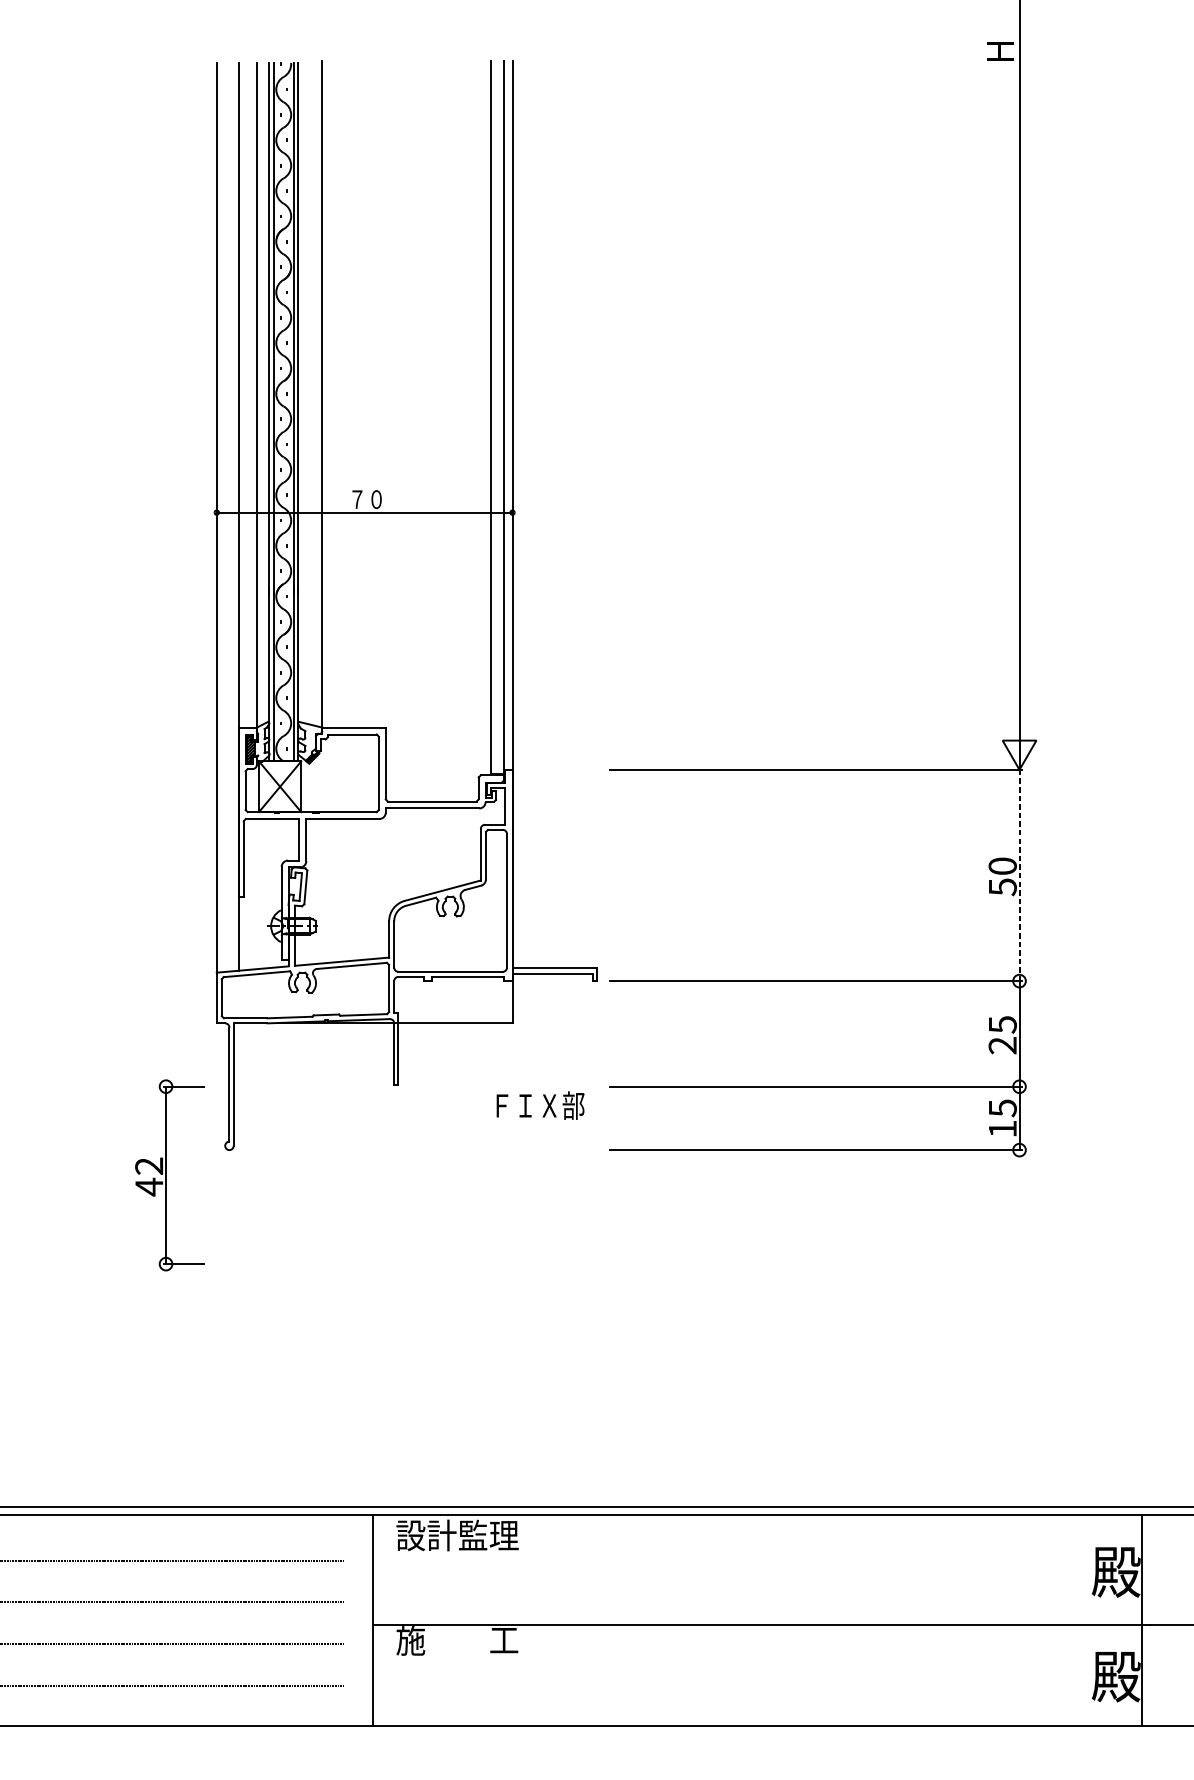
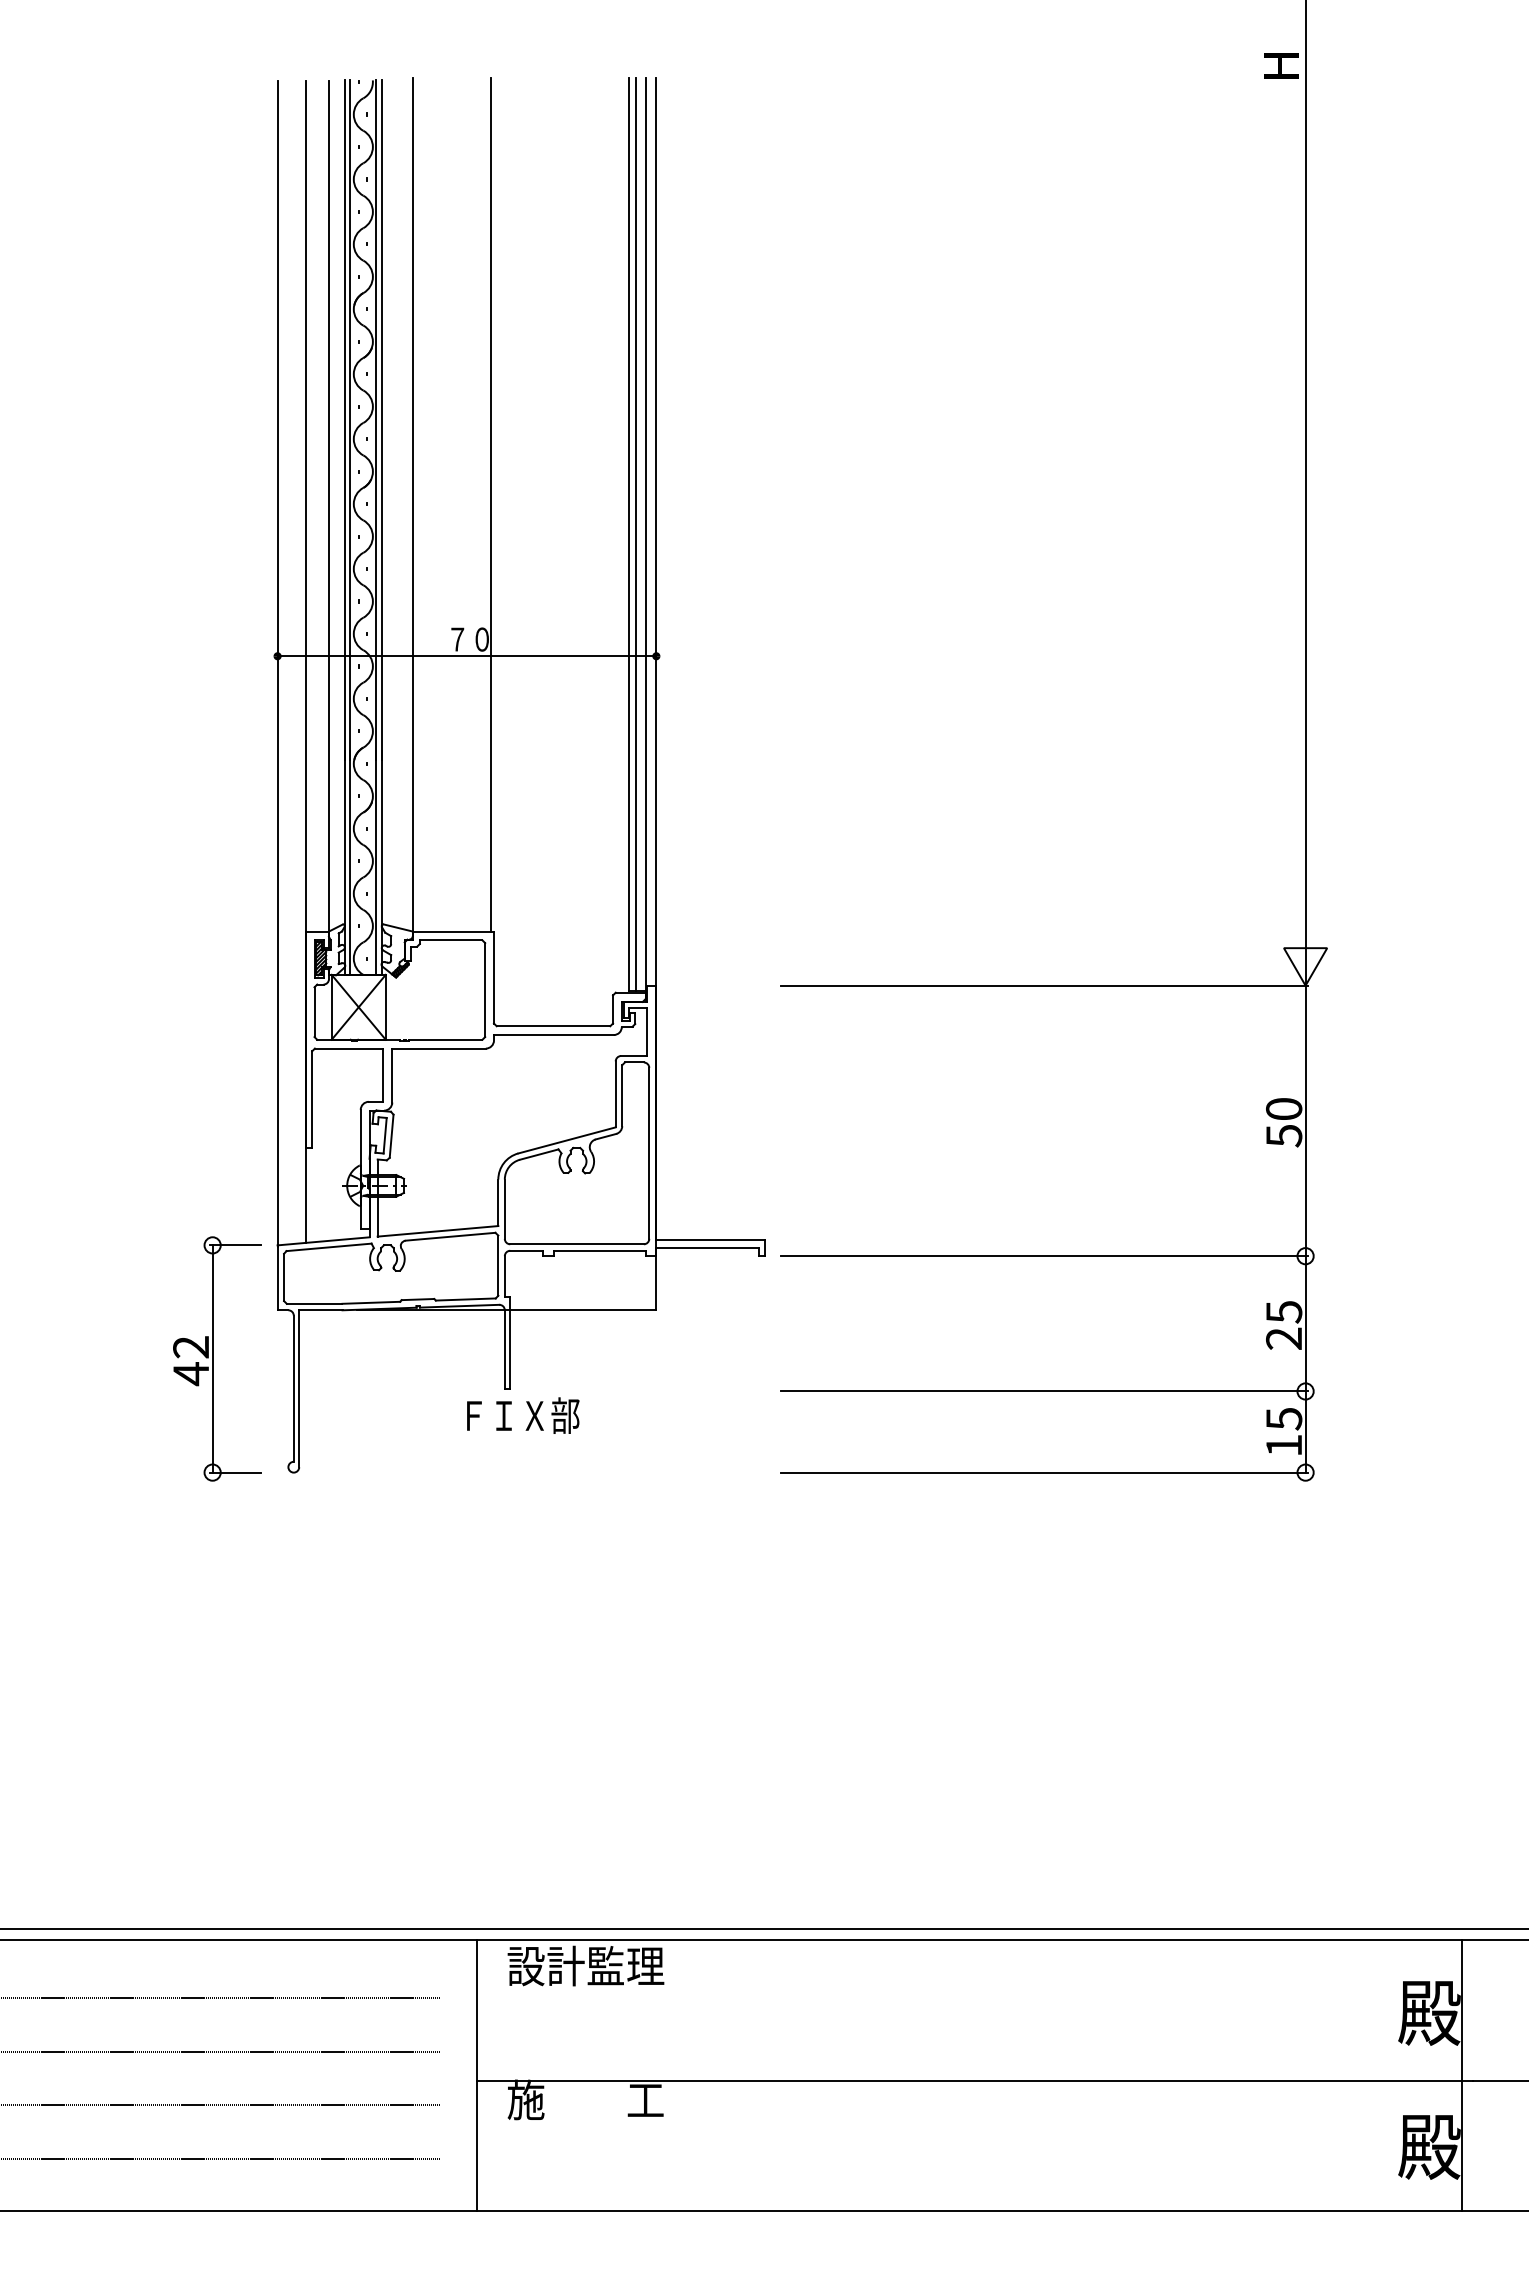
line: (383, 394) -> (491, 504), added
line: (496, 417) -> (635, 534), added
line: (1019, 875) -> (1305, 1121), dashed -> solid
text: (540, 1105) -> (523, 1415), moved
part: (169, 1175) -> (217, 1358), moved

